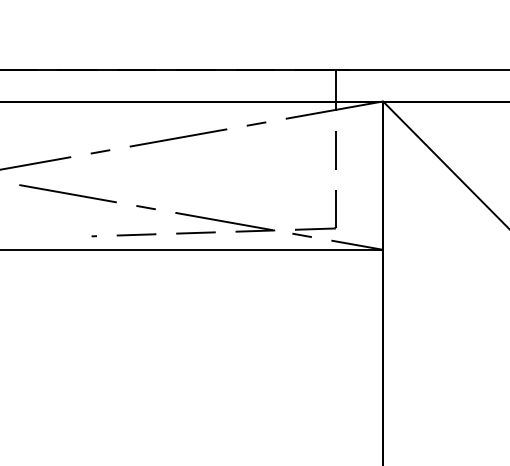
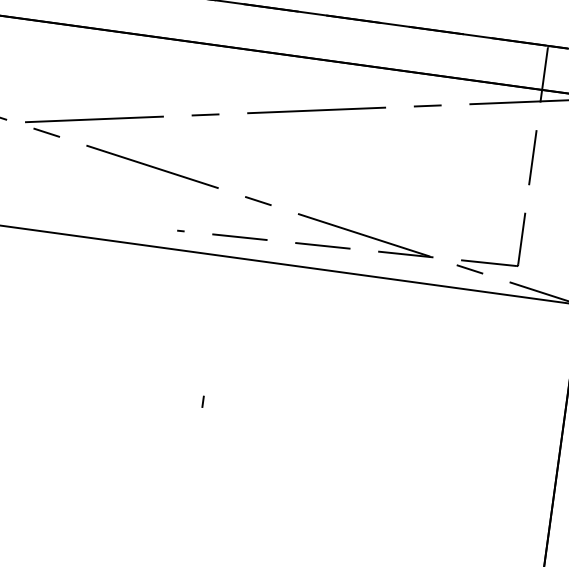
part: (126, 354) -> (203, 401), added

